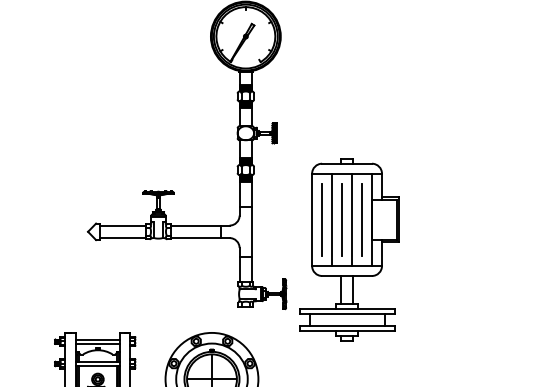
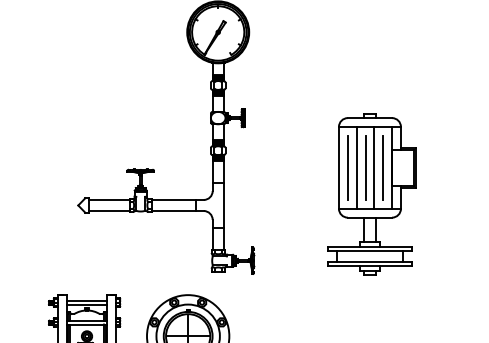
part: (348, 249) -> (371, 194), moved

